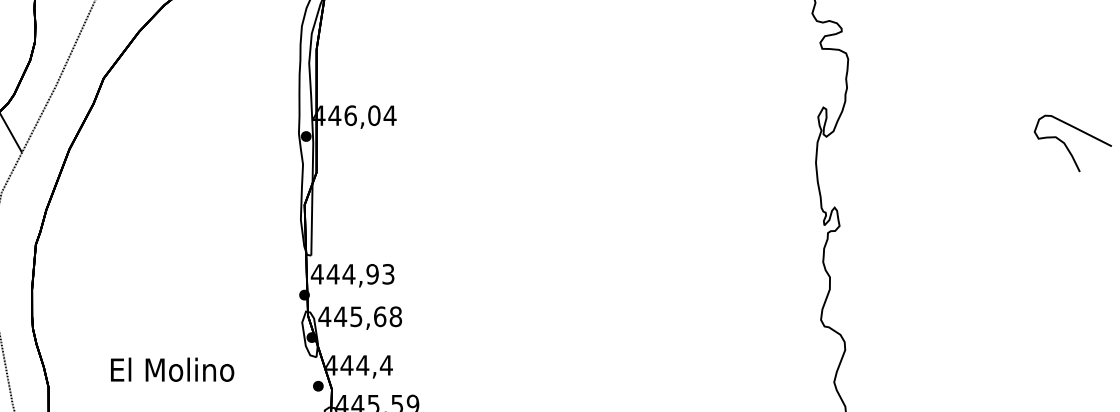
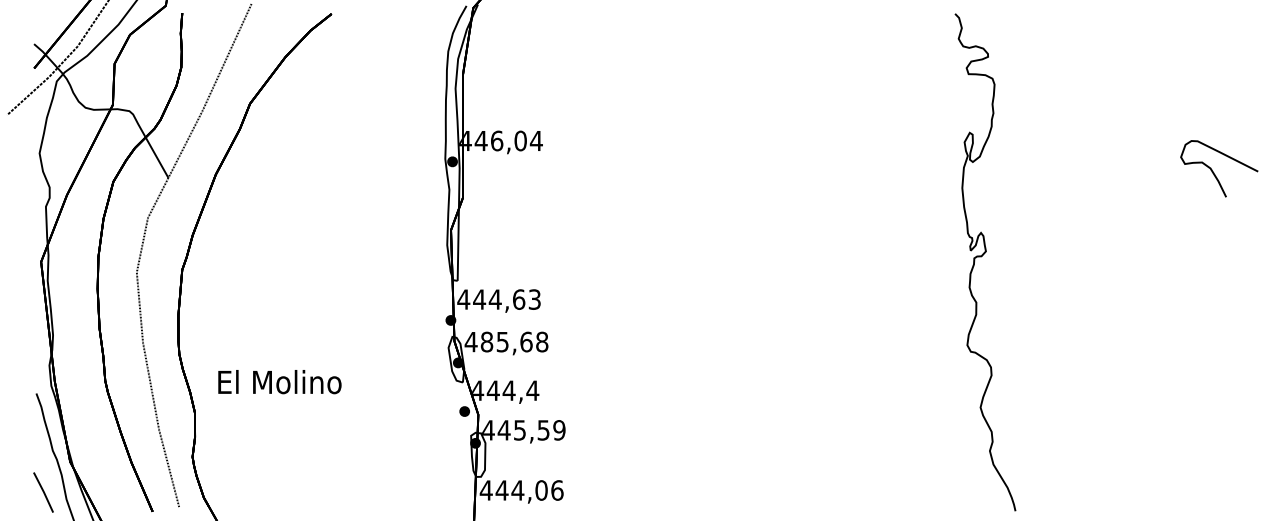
text: (372, 274) -> (518, 299), 444,93 -> 444,63
text: (340, 316) -> (486, 341), 445,68 -> 485,68
text: (172, 370) -> (279, 382), moved

